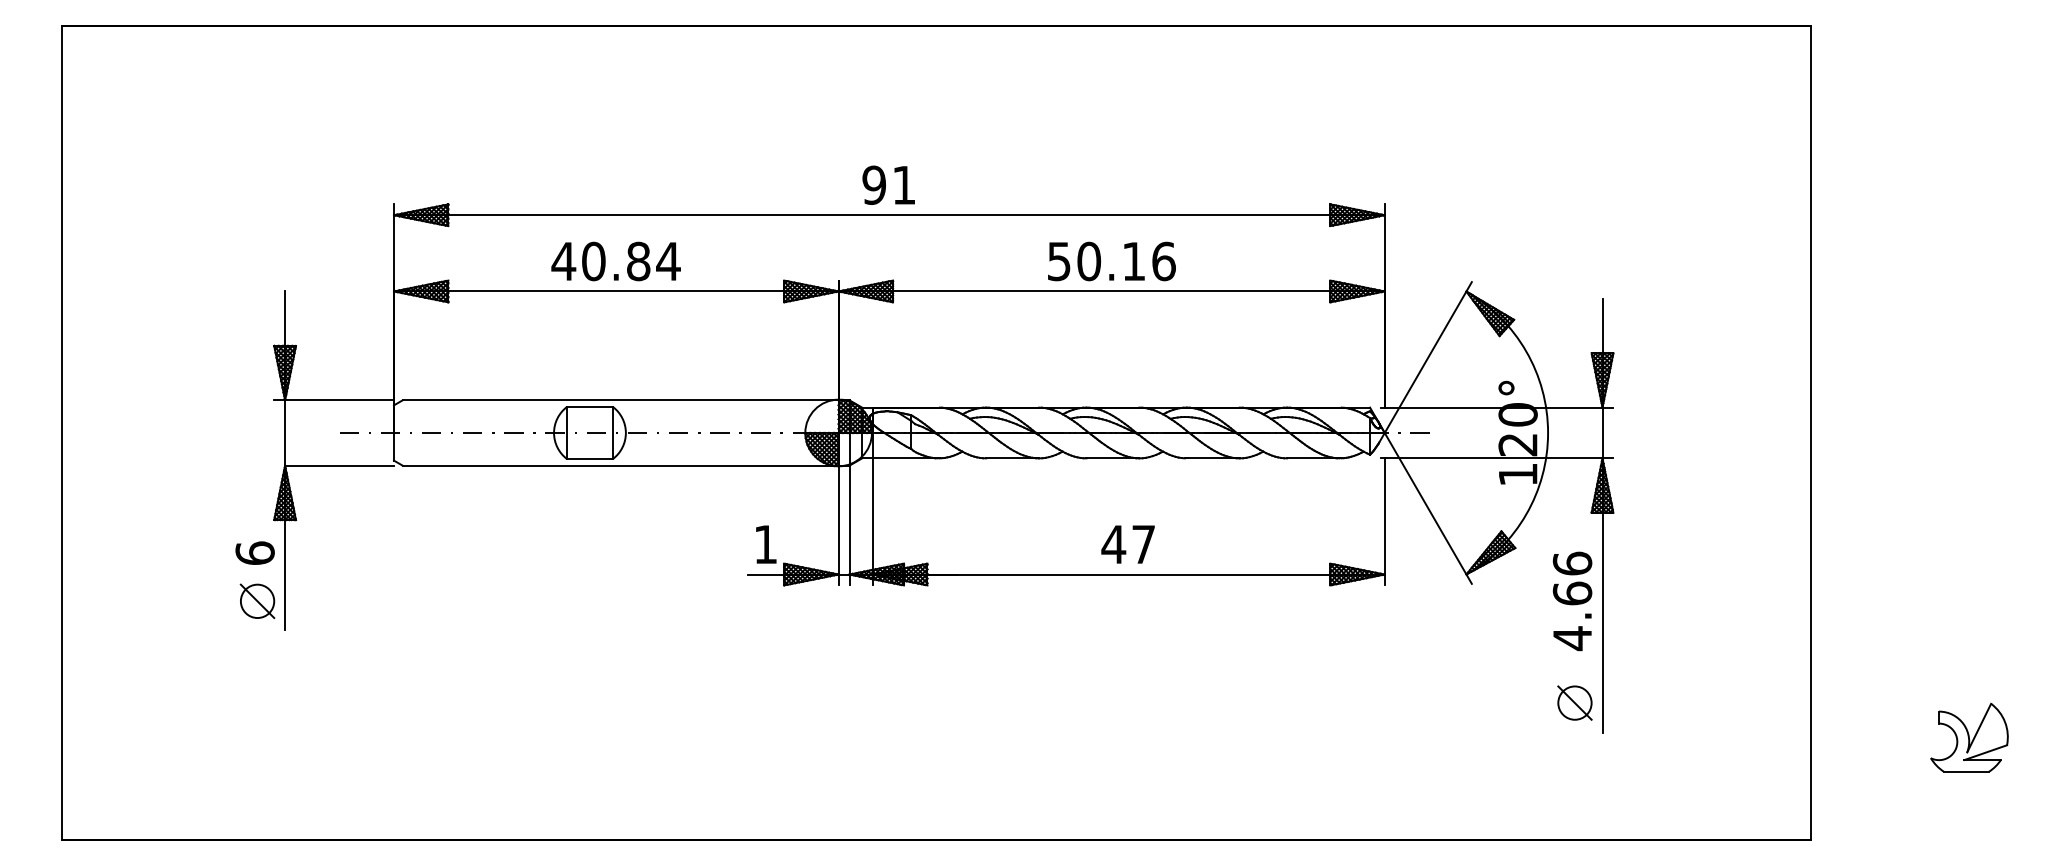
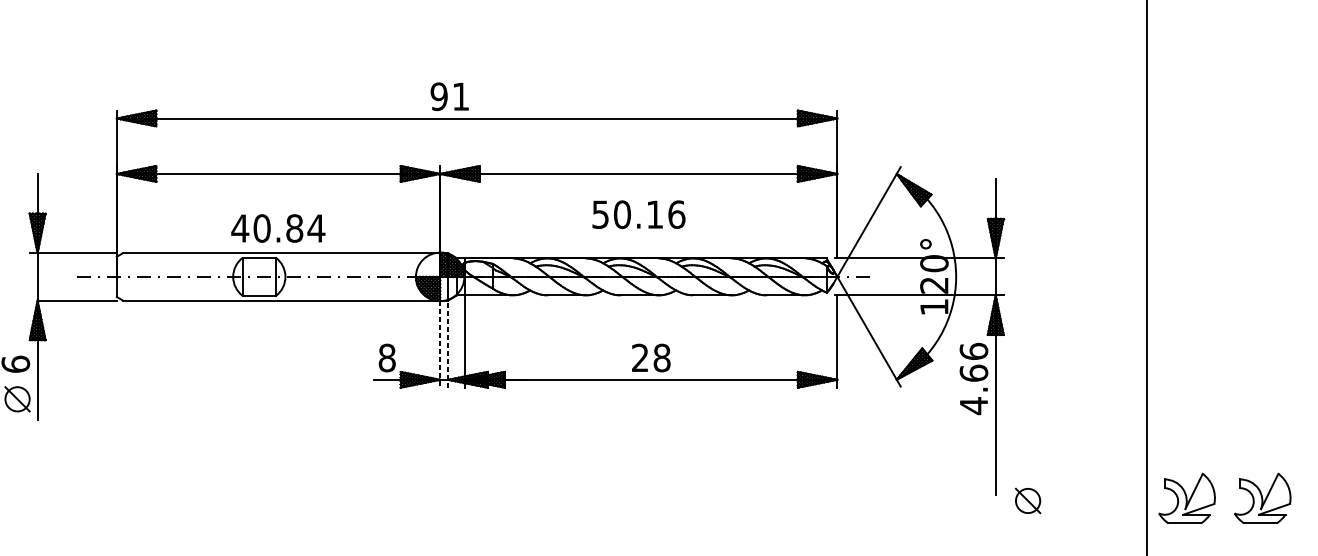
text: (888, 184) -> (449, 96), moved
text: (615, 261) -> (277, 228), moved
text: (1111, 261) -> (638, 214), moved
line: (838, 525) -> (440, 344), solid -> dashed
line: (849, 525) -> (448, 344), solid -> dashed
text: (765, 544) -> (386, 357), 1 -> 8
text: (1128, 544) -> (651, 357), 47 -> 28
text: (1572, 601) -> (973, 379), moved
part: (1574, 702) -> (1027, 500), moved
part: (1865, 737) -> (1187, 498), added

